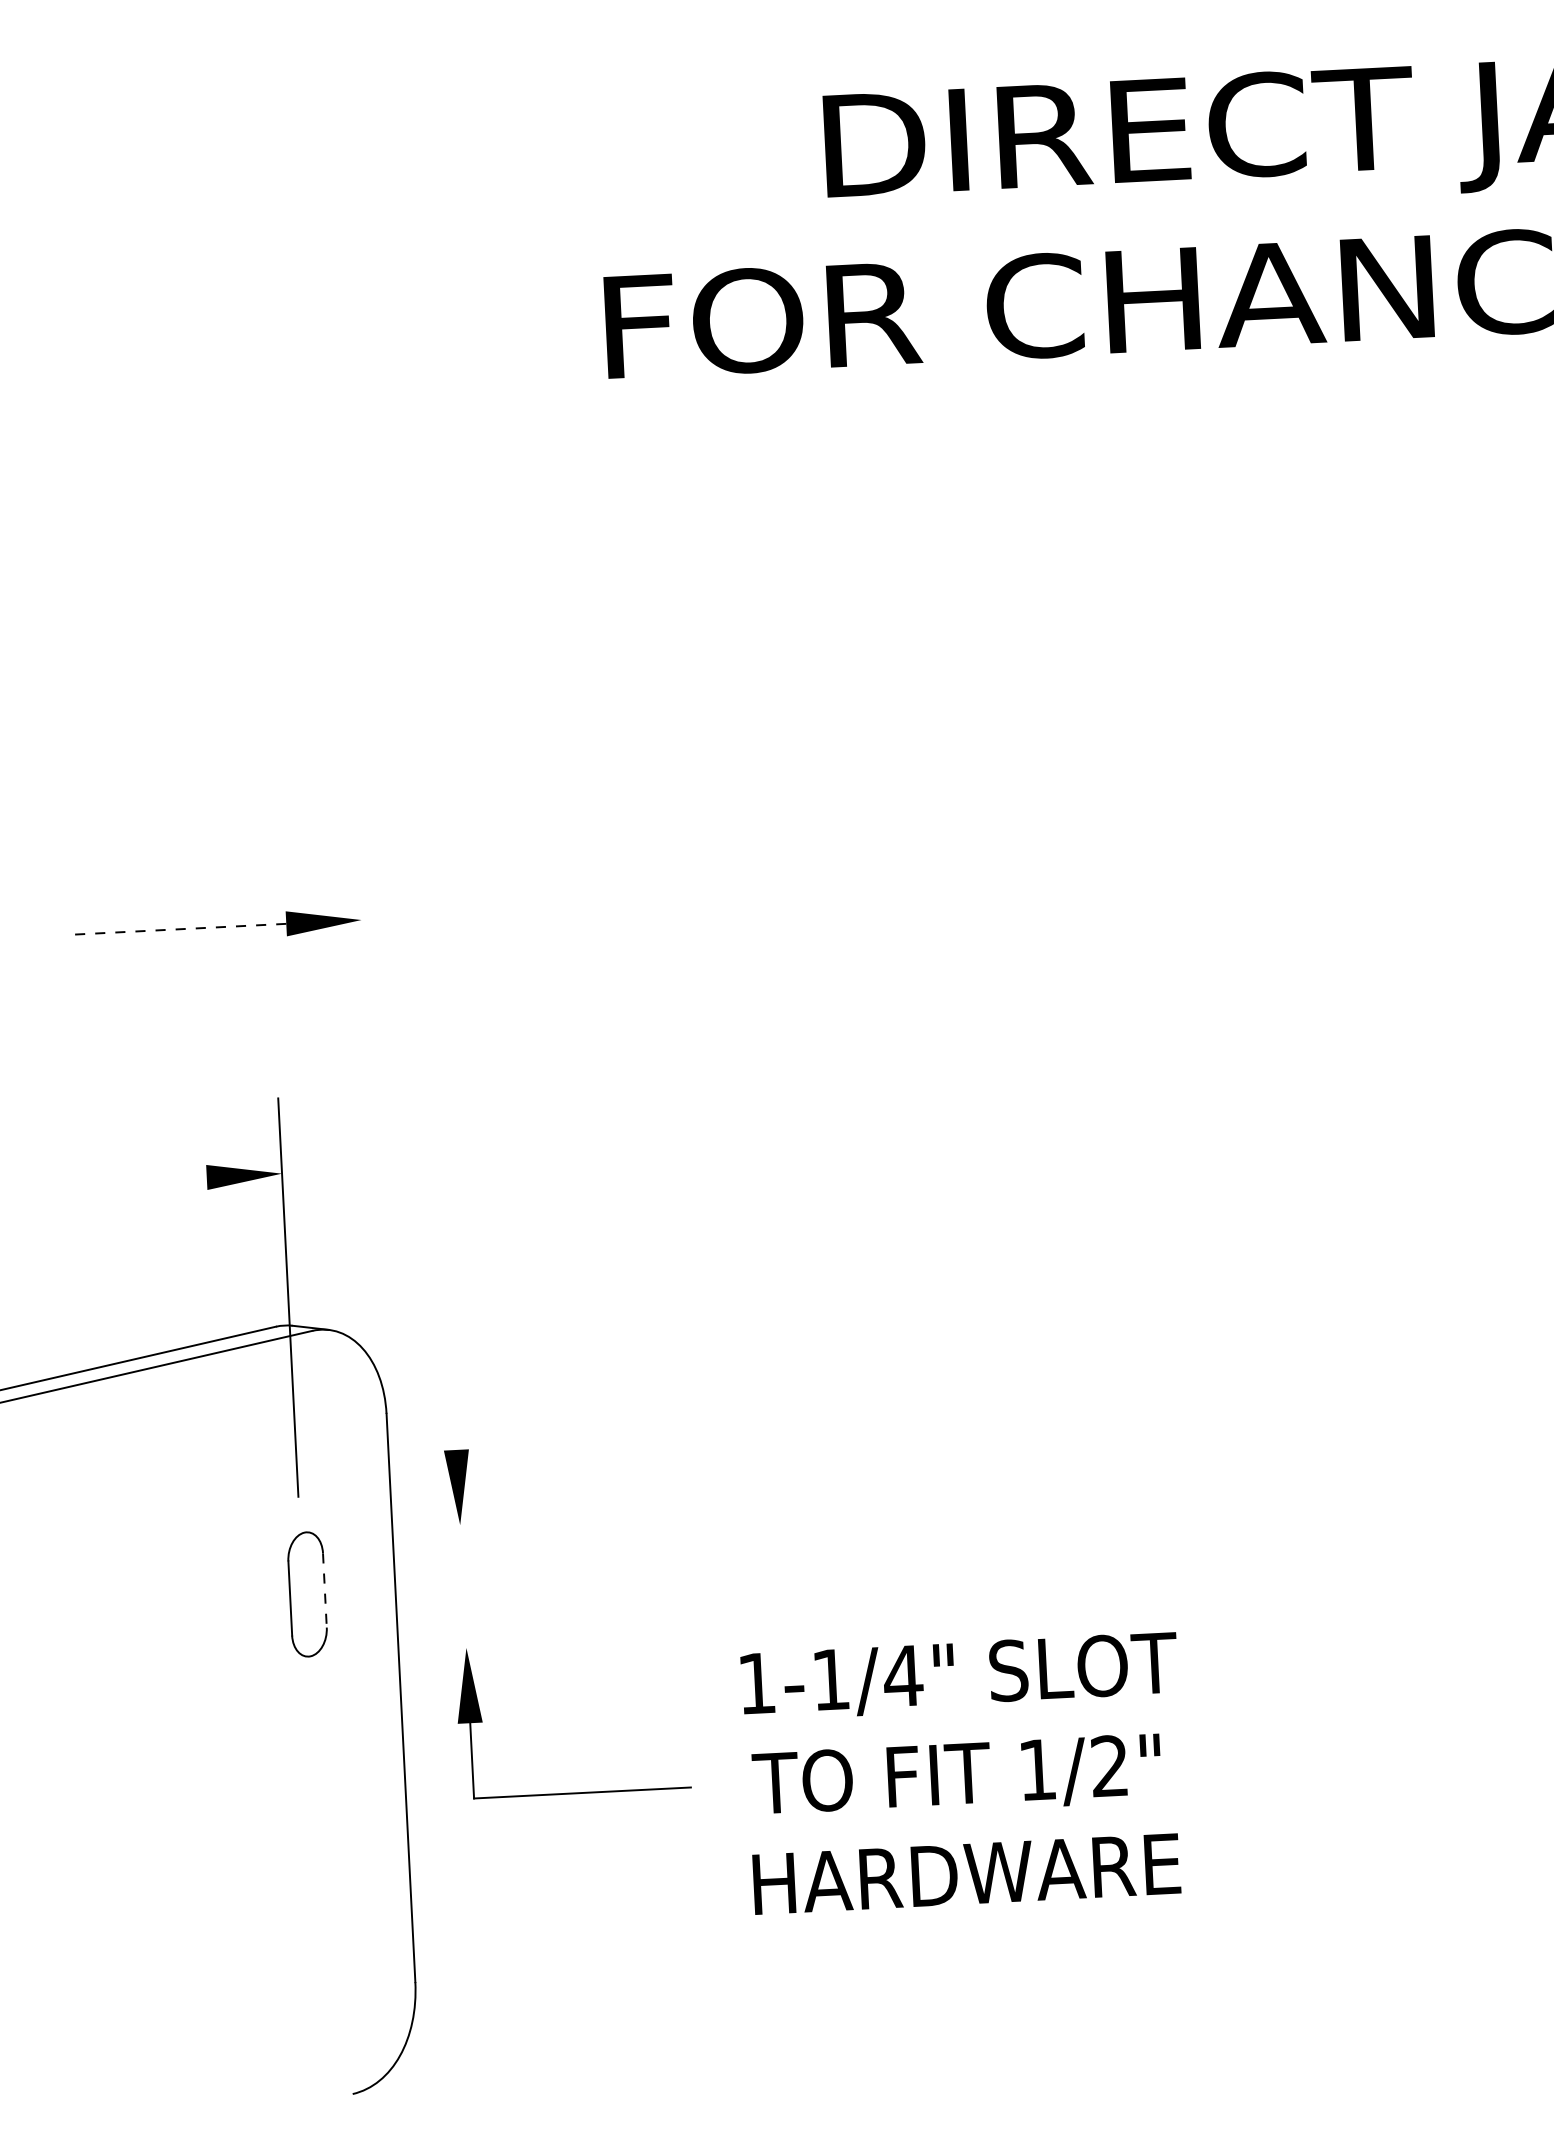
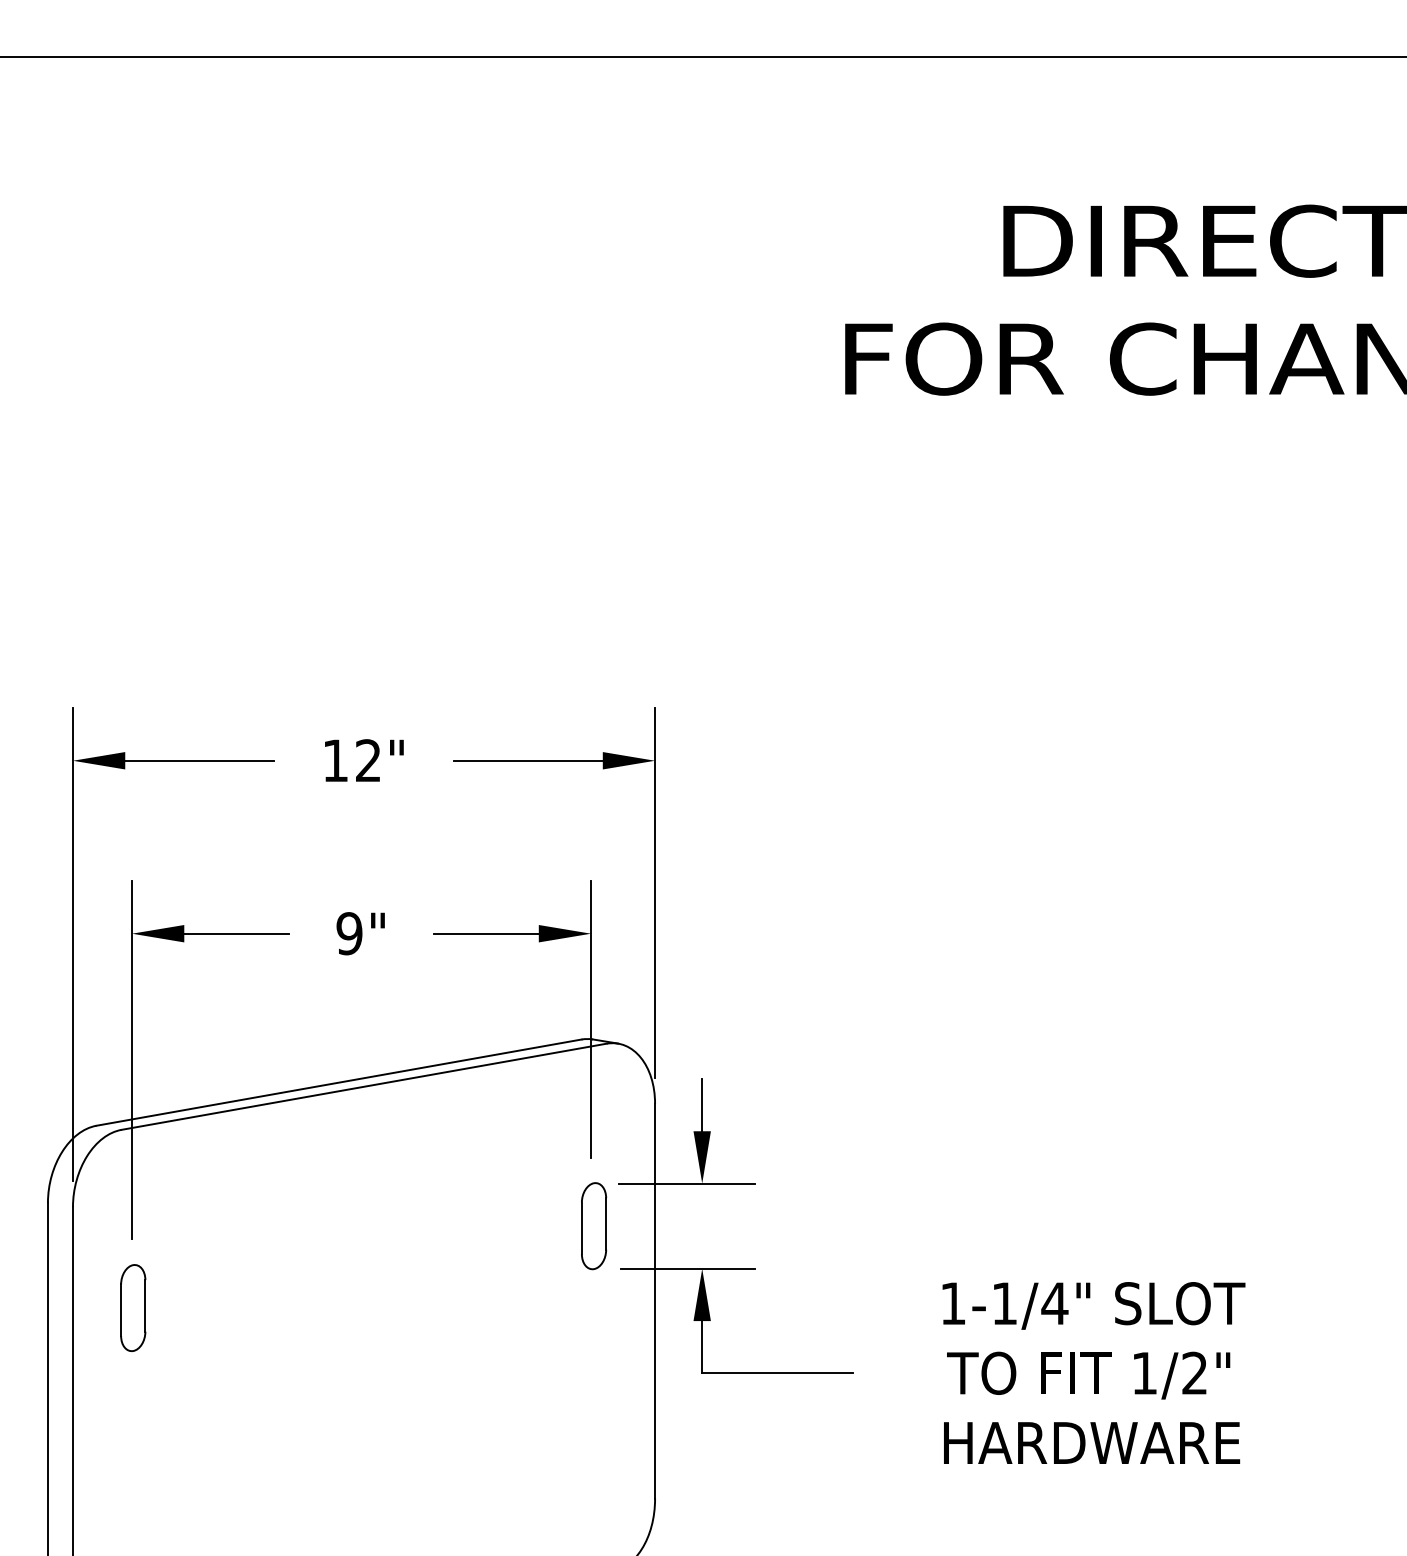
line: (177, 928) -> (527, 760), dashed -> solid
line: (371, 1109) -> (655, 892), added
line: (131, 1180) -> (486, 933), added
line: (454, 1411) -> (702, 1104), added
line: (437, 1526) -> (686, 1183), added
line: (325, 1591) -> (606, 1224), dashed -> solid
line: (445, 1648) -> (687, 1268), added
text: (963, 1772) -> (1093, 1372), moved

